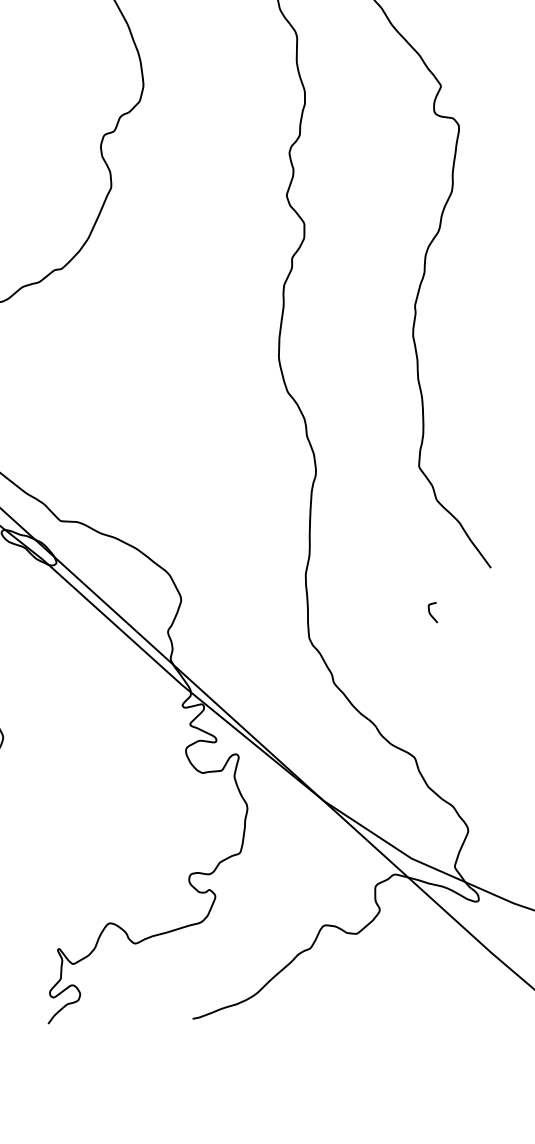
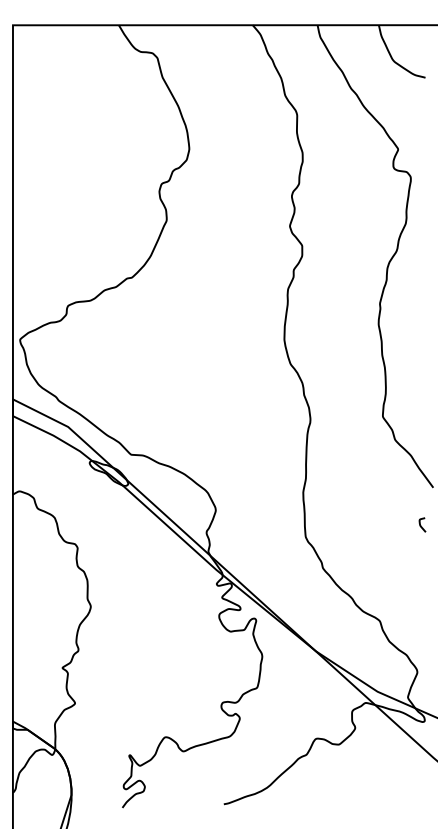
curve: (431, 613) -> (421, 525), moved

